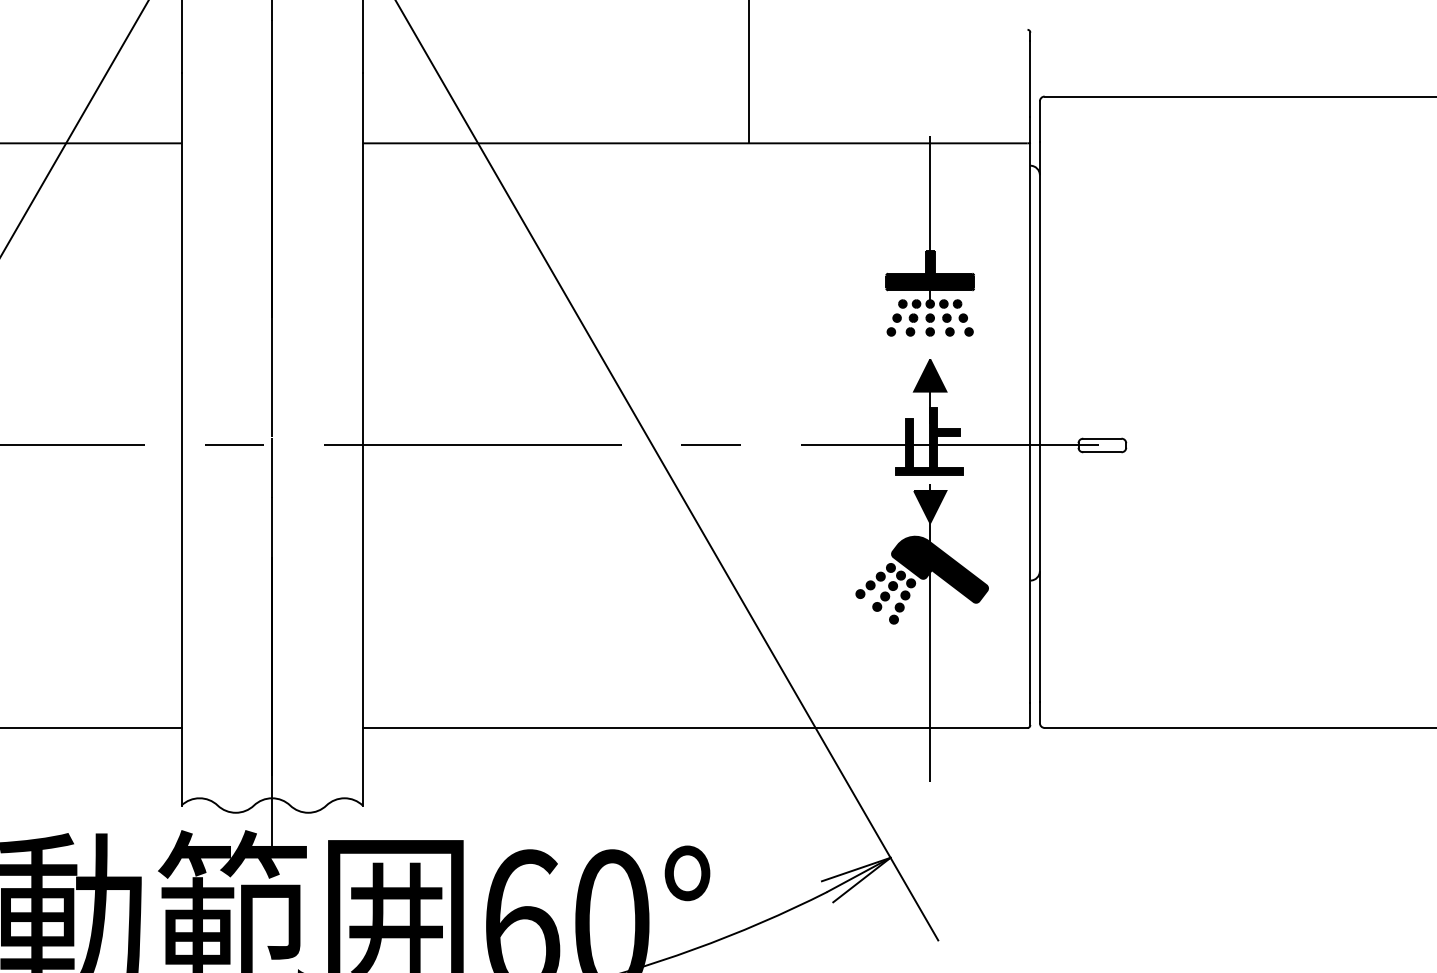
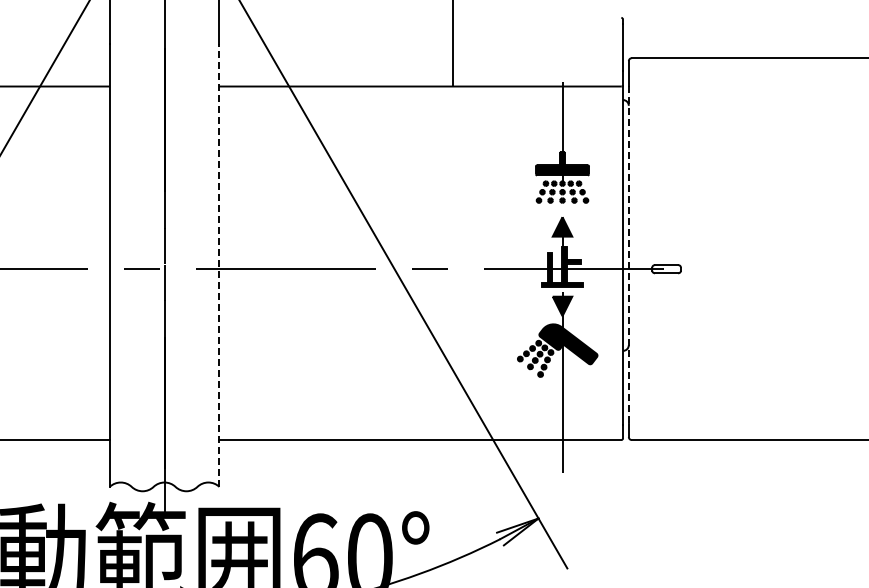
line: (1039, 422) -> (628, 255), solid -> dashed
line: (362, 439) -> (219, 265), solid -> dashed

